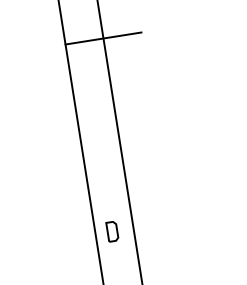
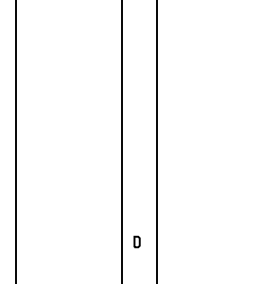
line: (103, 38) -> (156, 66), removed
part: (111, 231) -> (136, 241), size x0.6

